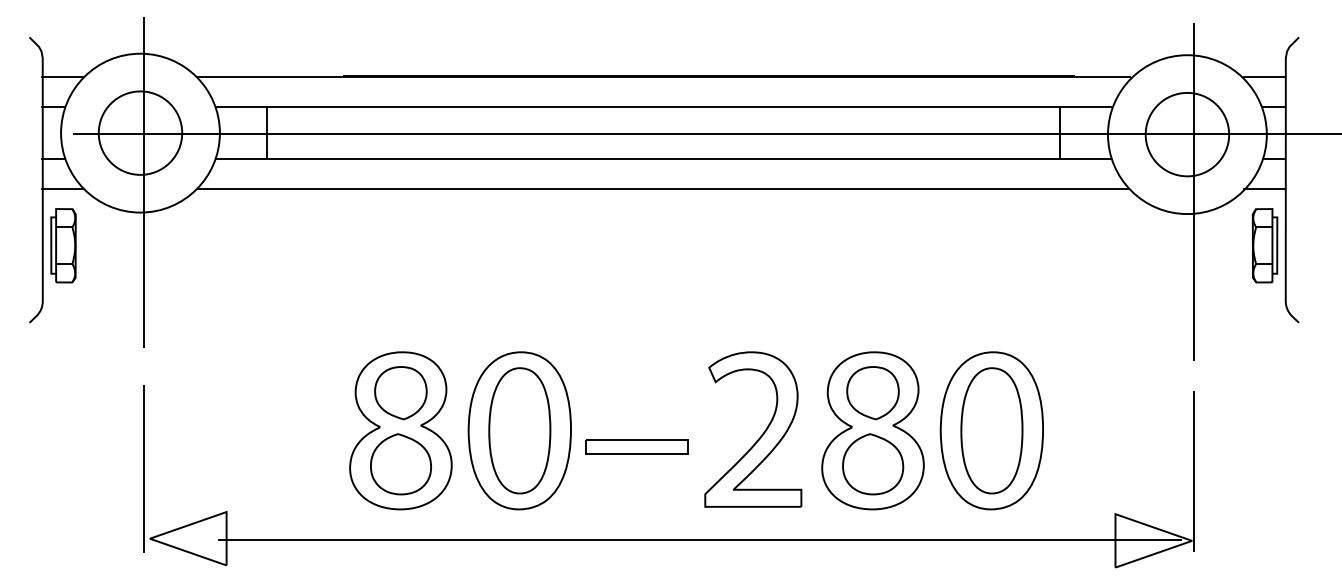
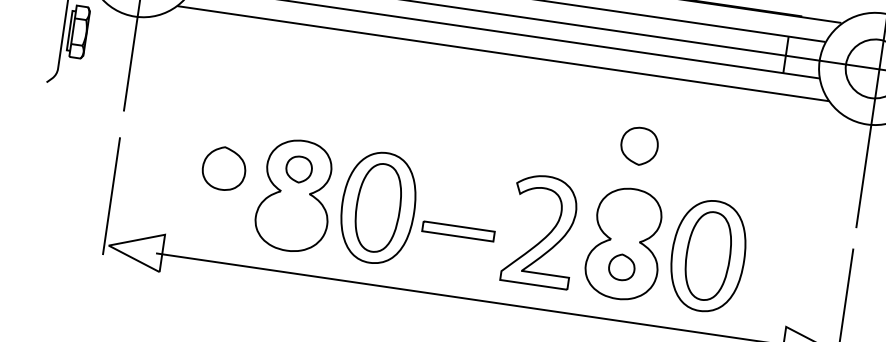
part: (400, 393) -> (298, 169), size x0.7
part: (872, 393) -> (639, 146), moved
part: (400, 464) -> (223, 168), moved
part: (873, 464) -> (622, 267), size x0.6

